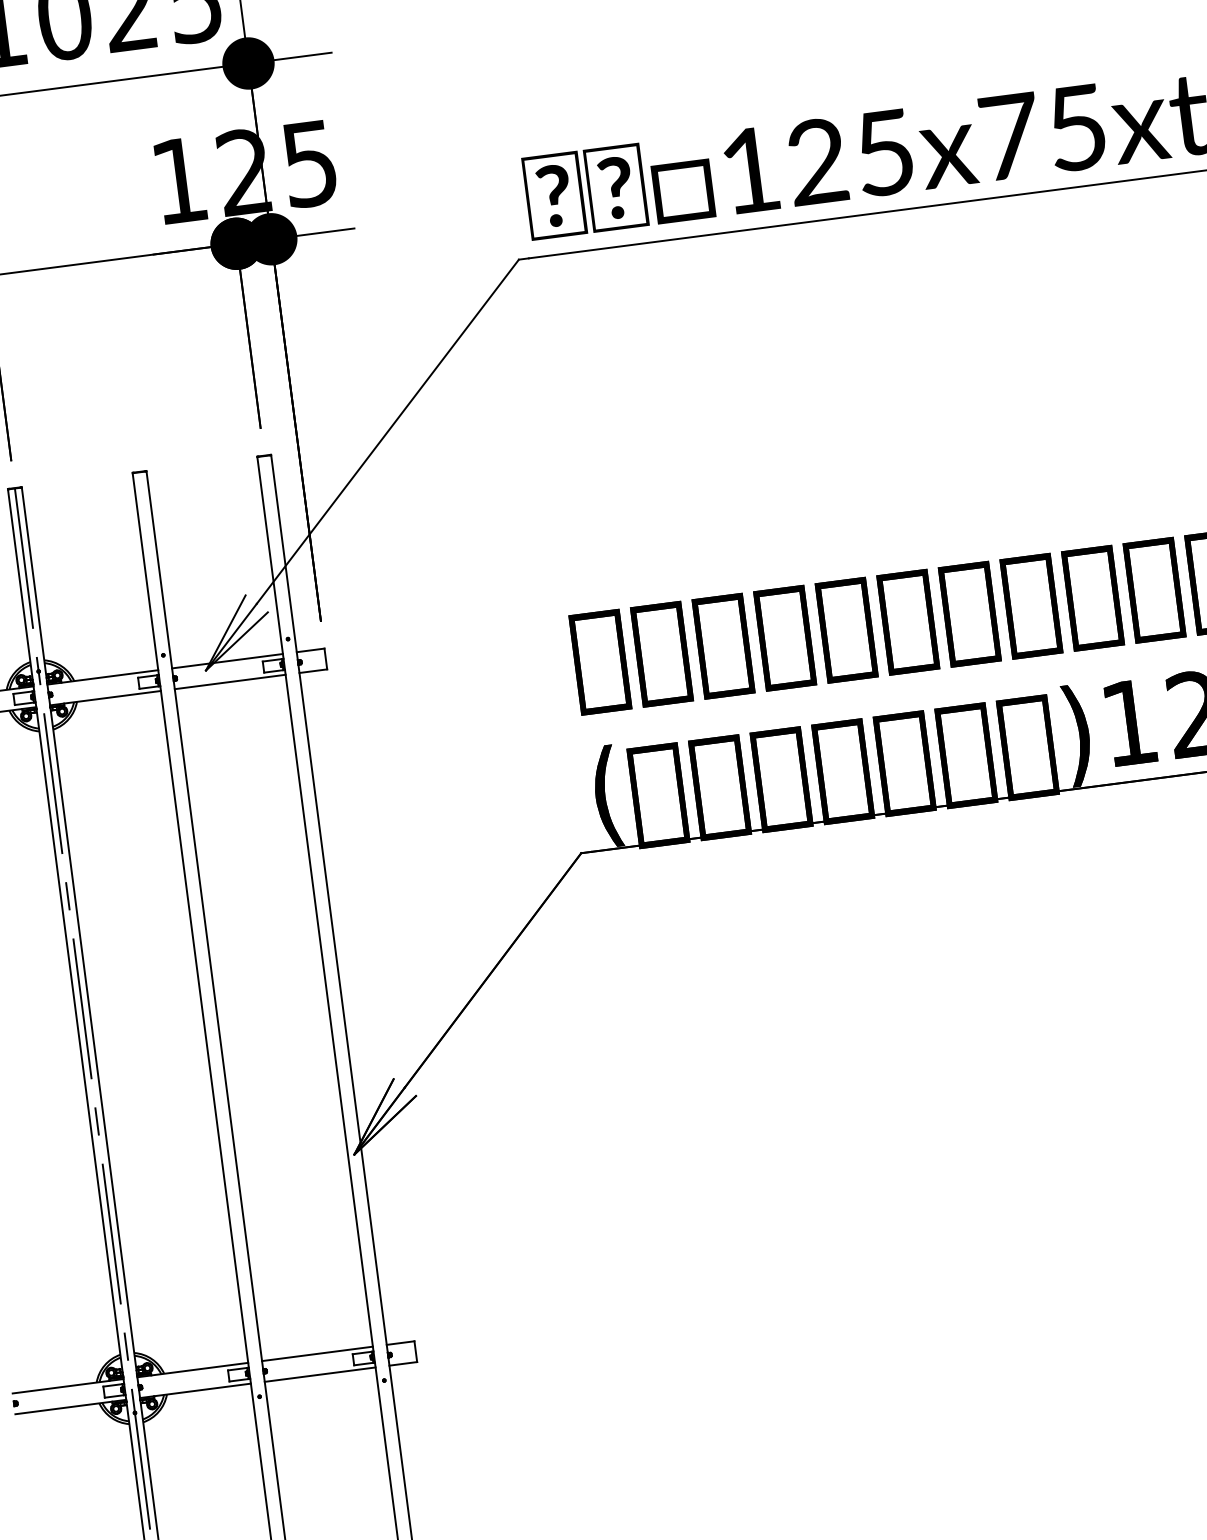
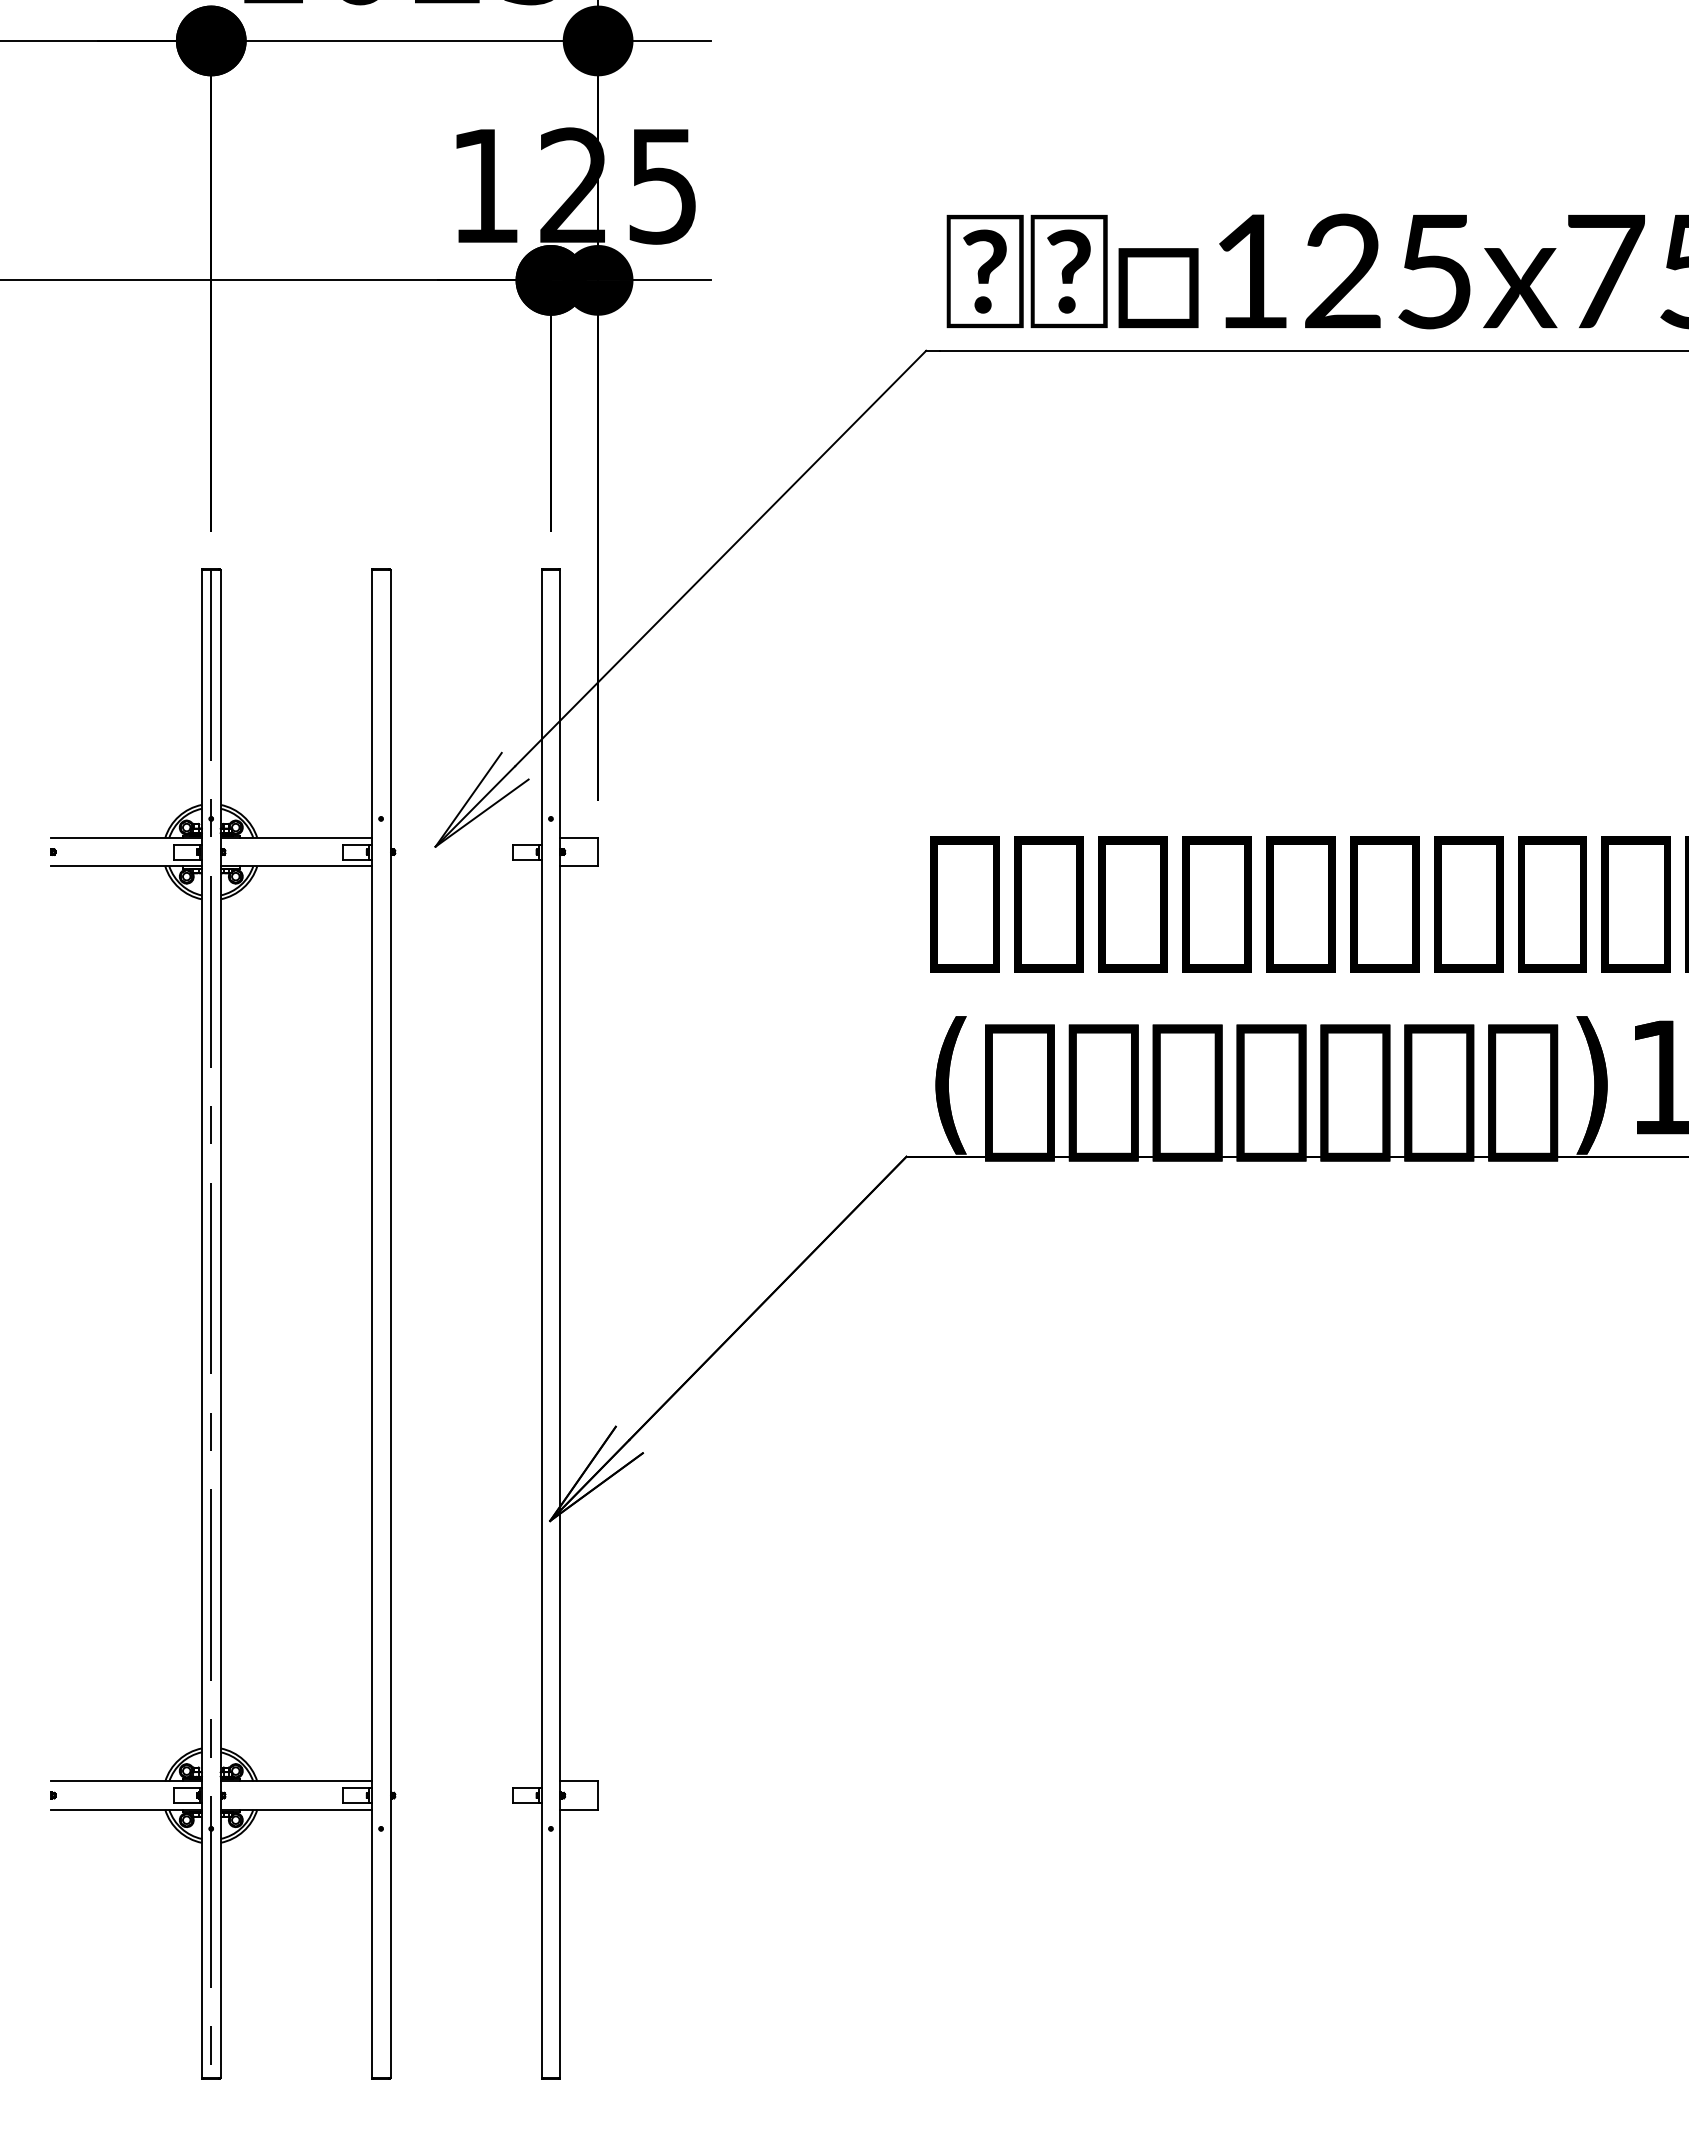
line: (227, 660) -> (465, 837), removed
line: (229, 682) -> (465, 866), removed
line: (317, 1353) -> (465, 1781), removed
line: (319, 1374) -> (465, 1809), removed

